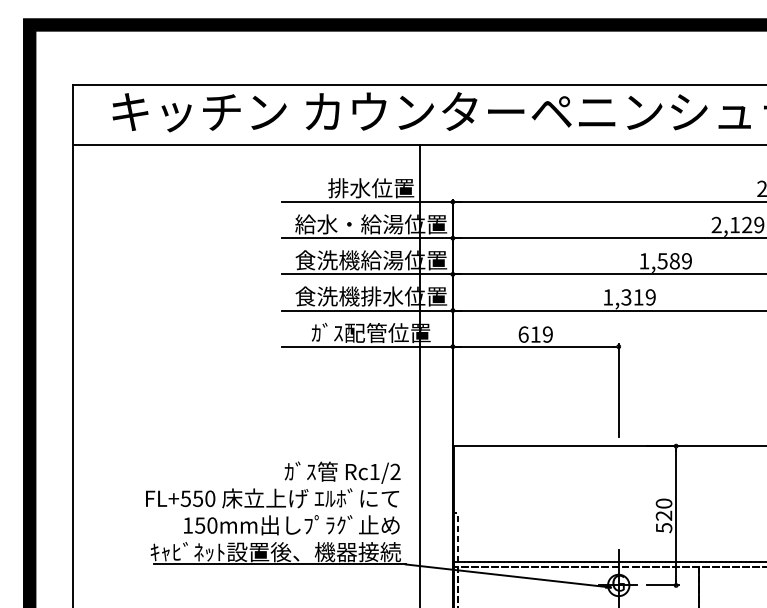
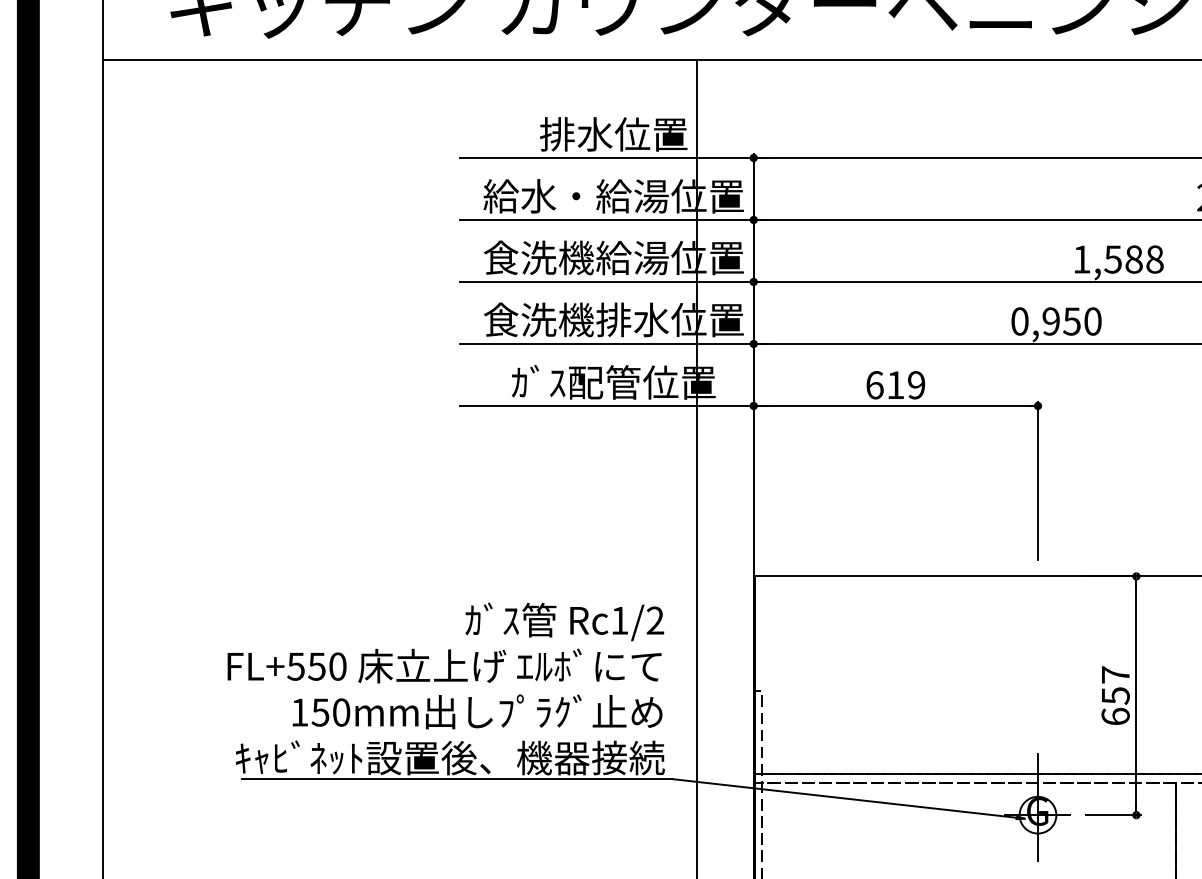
text: (687, 261) -> (1155, 259), 1,589 -> 1,588
text: (629, 297) -> (1056, 321), 1,319 -> 0,950
text: (663, 515) -> (1114, 695), 520 -> 657

